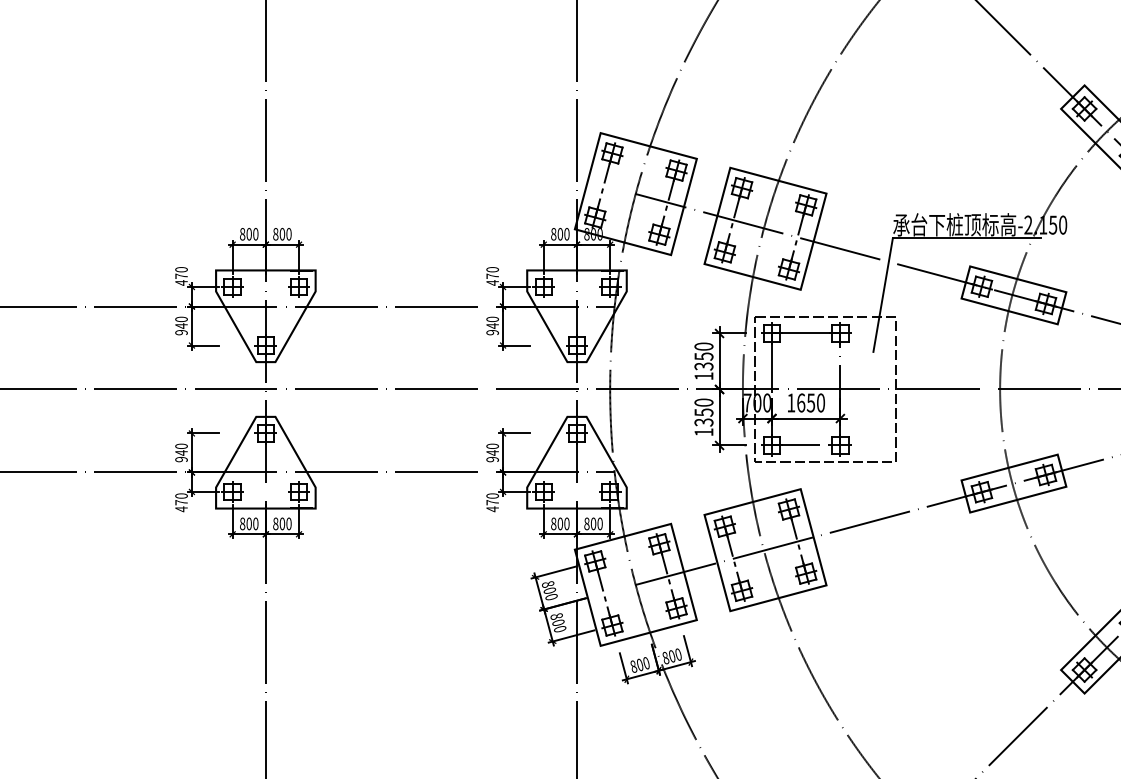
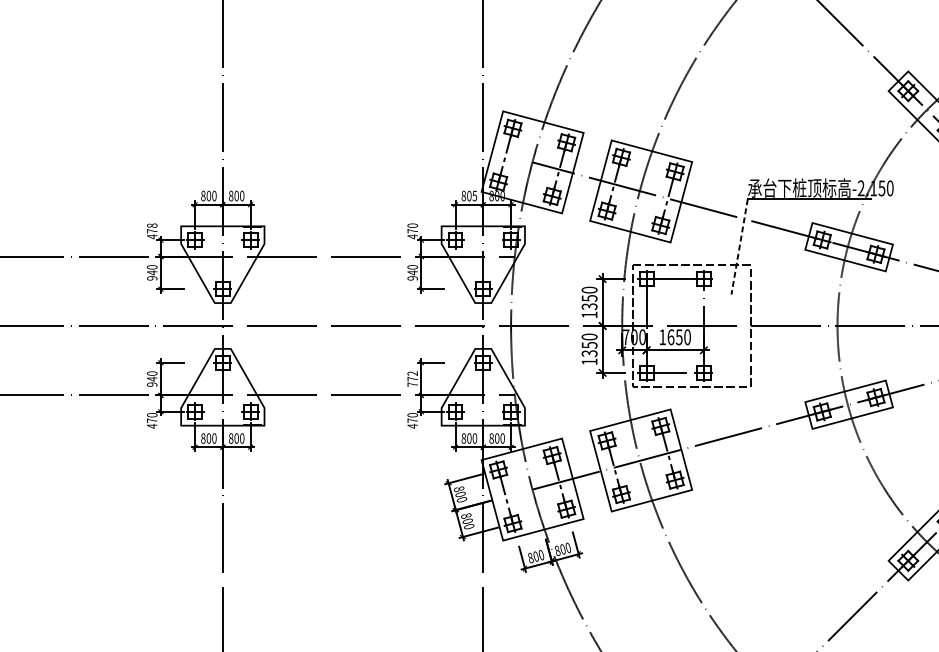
text: (566, 234) -> (474, 196), 800 -> 805
text: (181, 269) -> (152, 225), 470 -> 478
line: (883, 295) -> (739, 247), solid -> dashed
text: (492, 452) -> (412, 378), 940 -> 772

